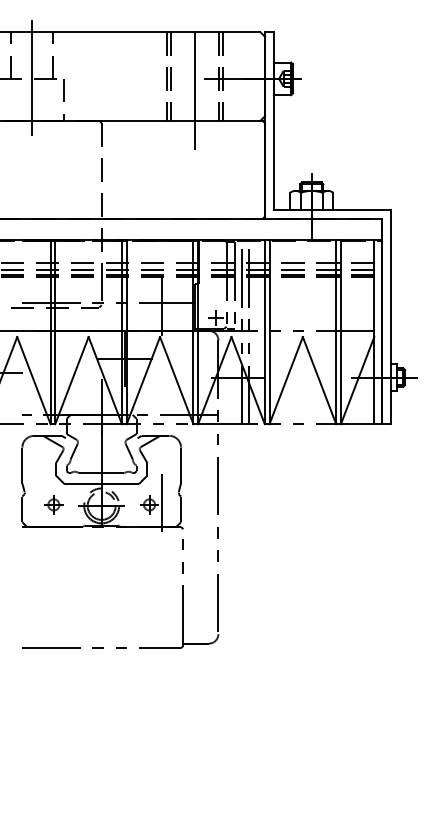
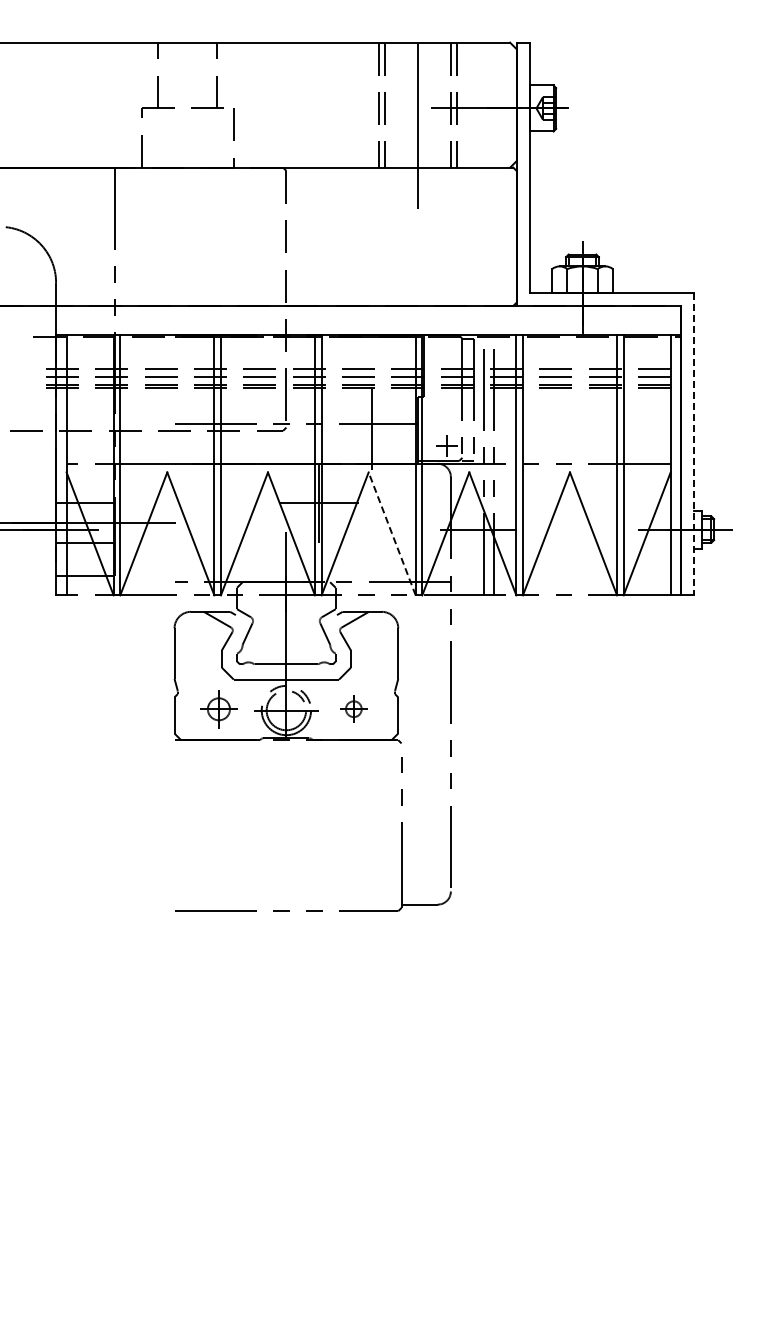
line: (31, 77) -> (187, 106), removed
line: (391, 317) -> (694, 444), solid -> dashed
line: (176, 380) -> (392, 533), solid -> dashed
line: (162, 502) -> (371, 705), removed
part: (53, 504) -> (218, 708), size x1.4

